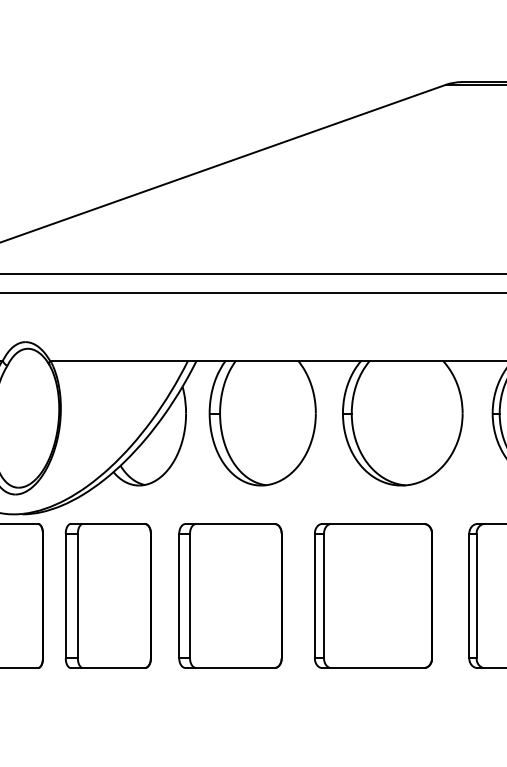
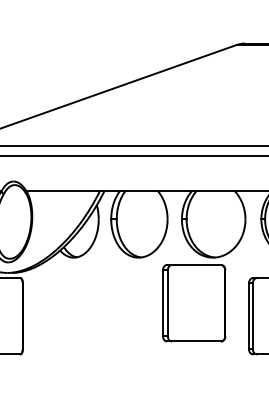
part: (108, 596) -> (57, 316), removed
part: (230, 596) -> (122, 316), removed
part: (374, 596) -> (194, 303), moved

